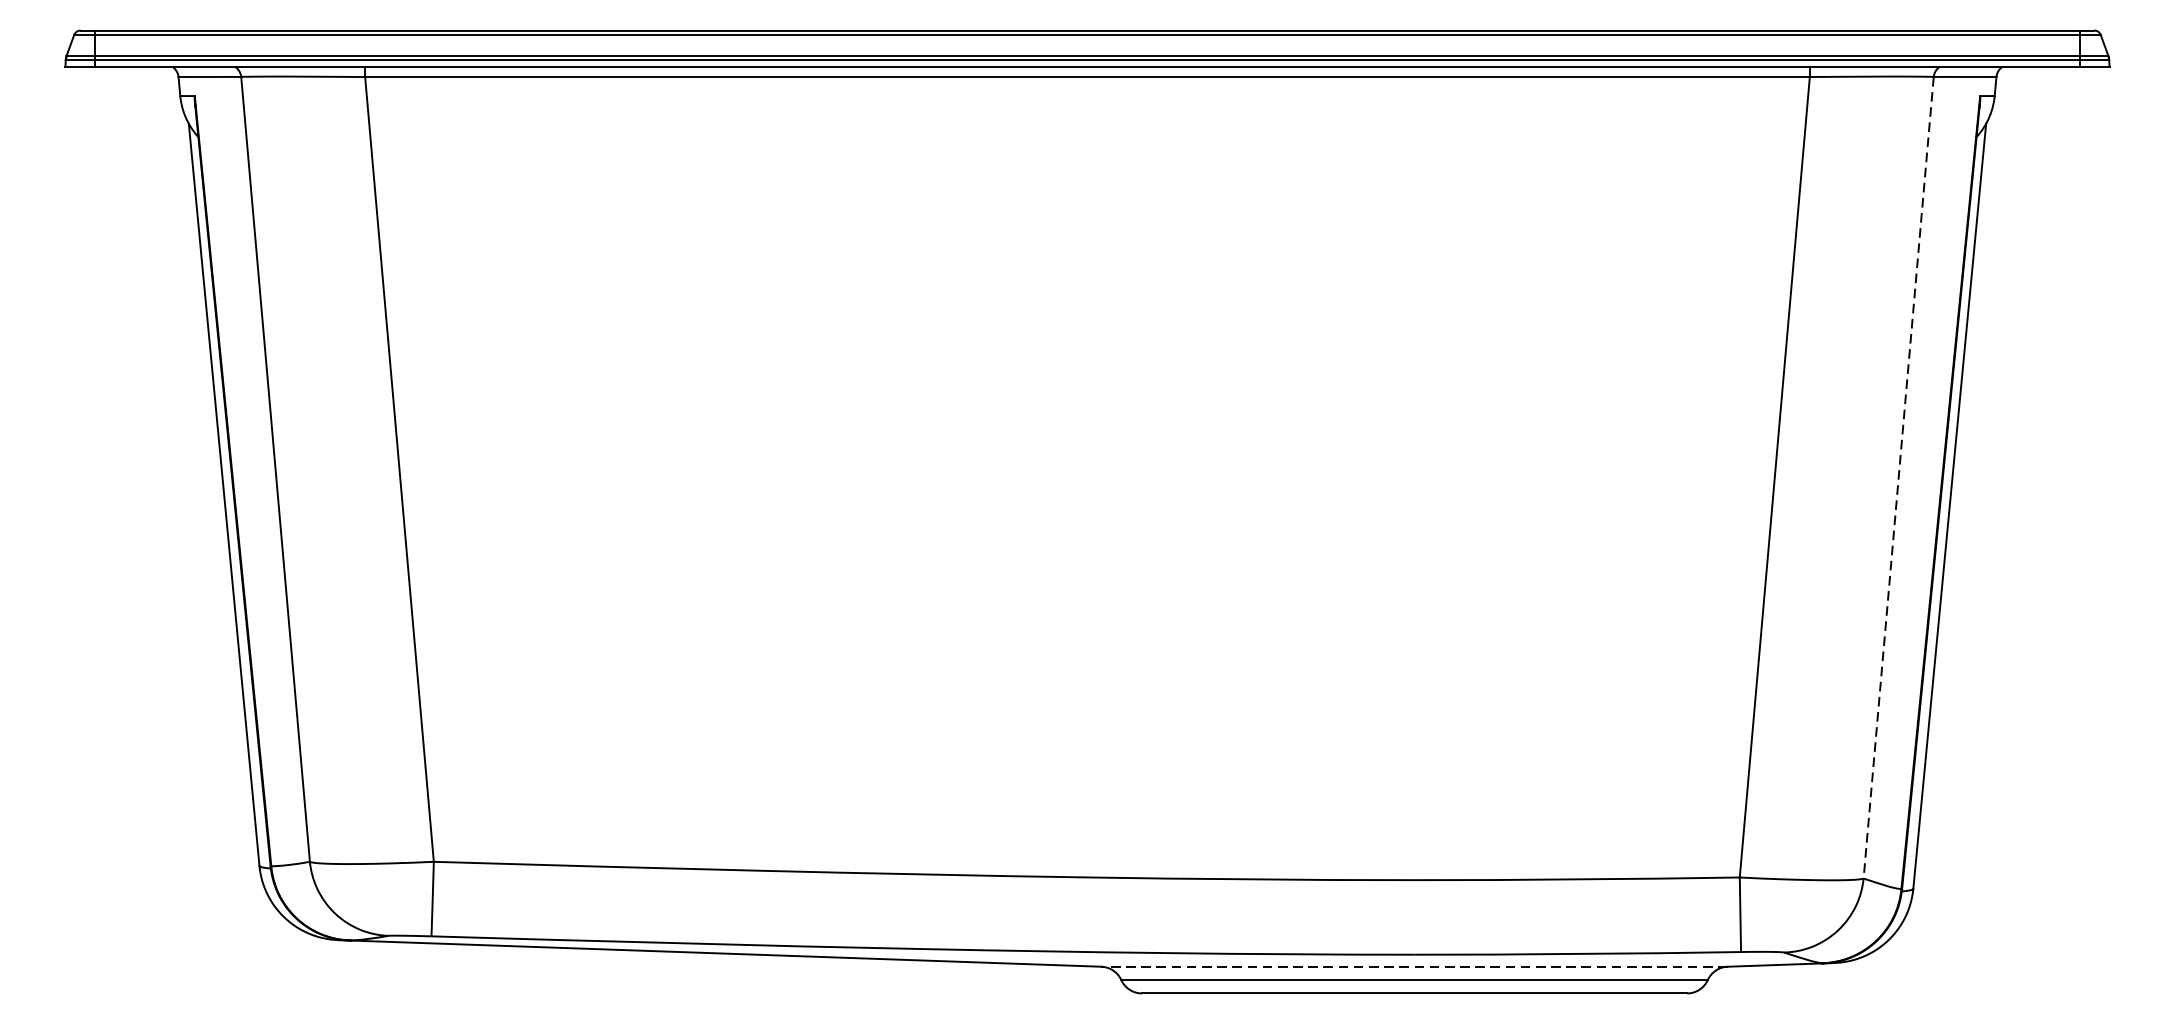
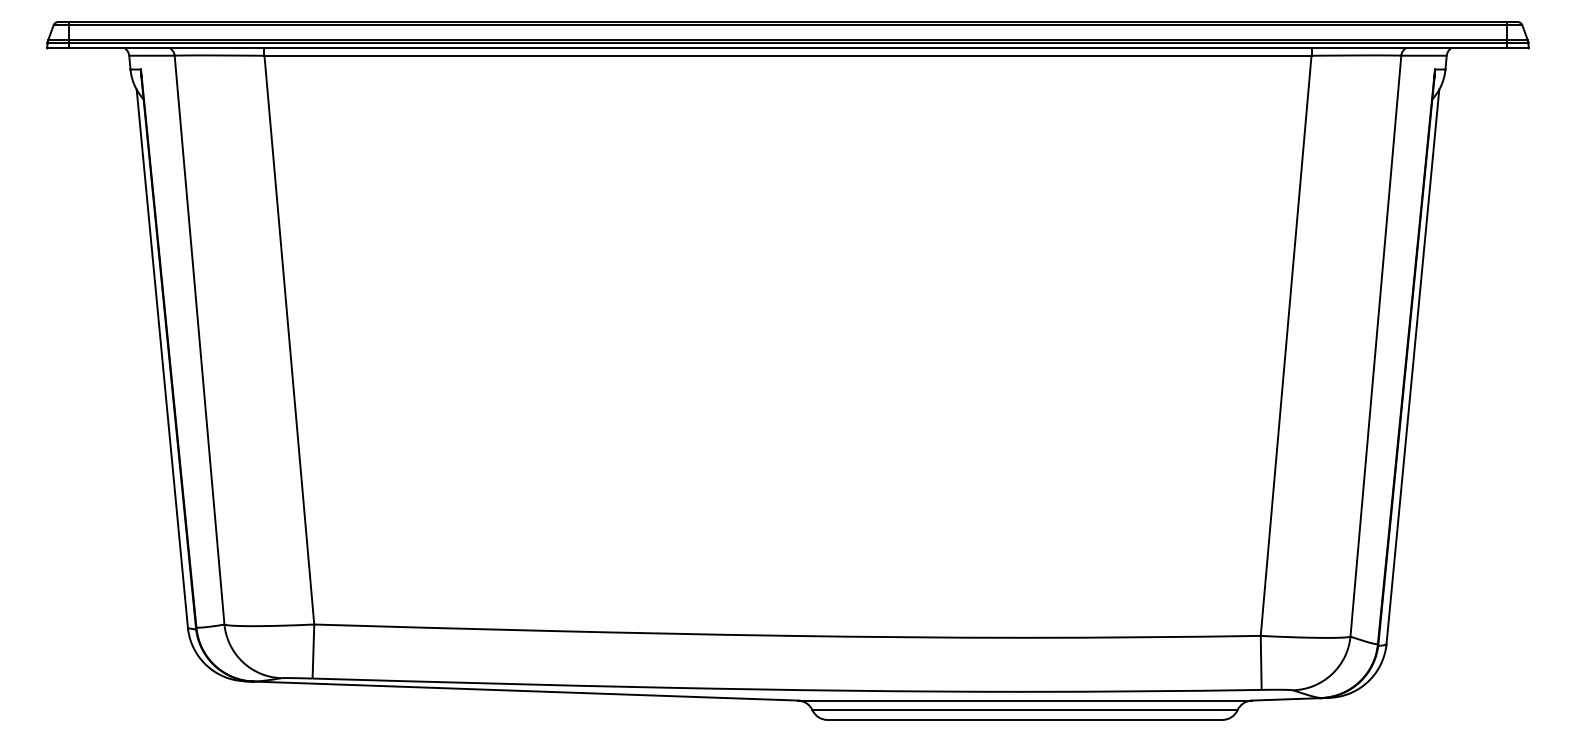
line: (1898, 478) -> (1375, 346), dashed -> solid
line: (1415, 966) -> (1025, 700), dashed -> solid

